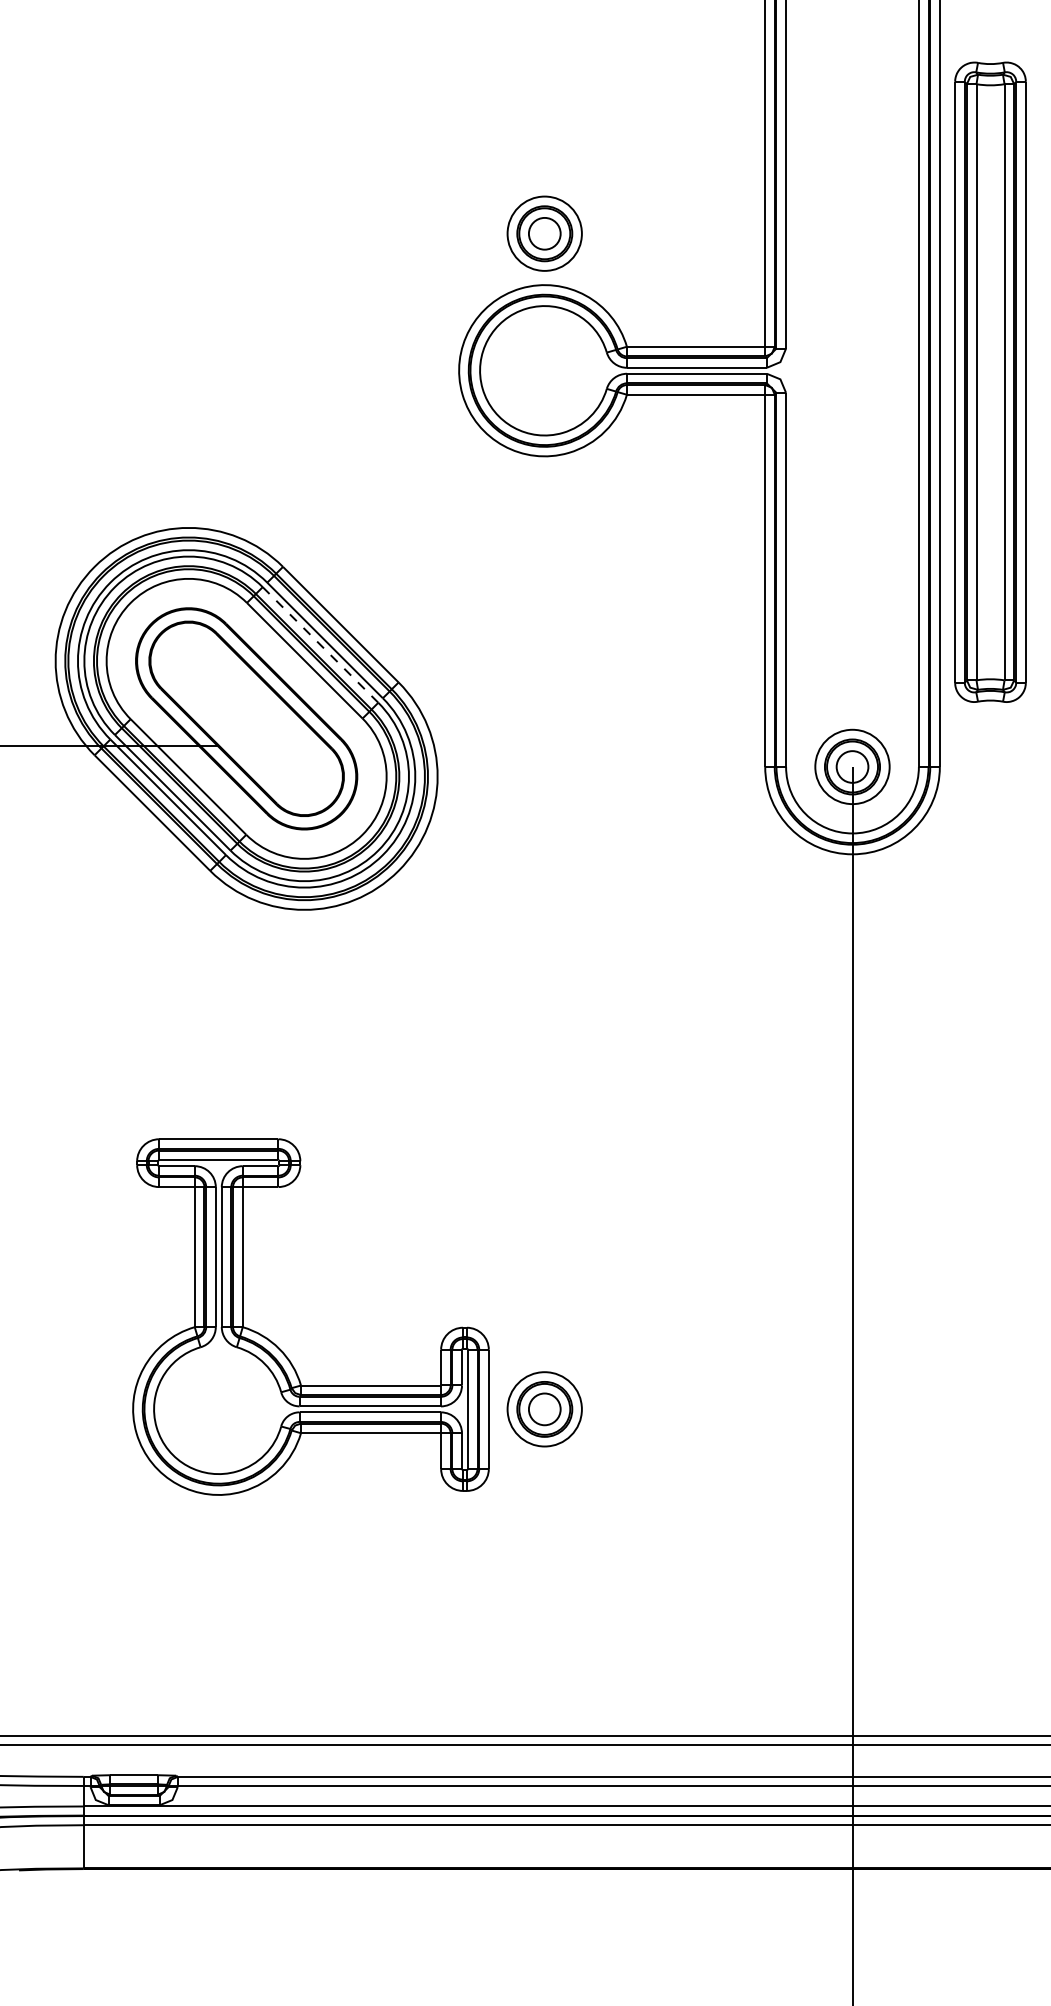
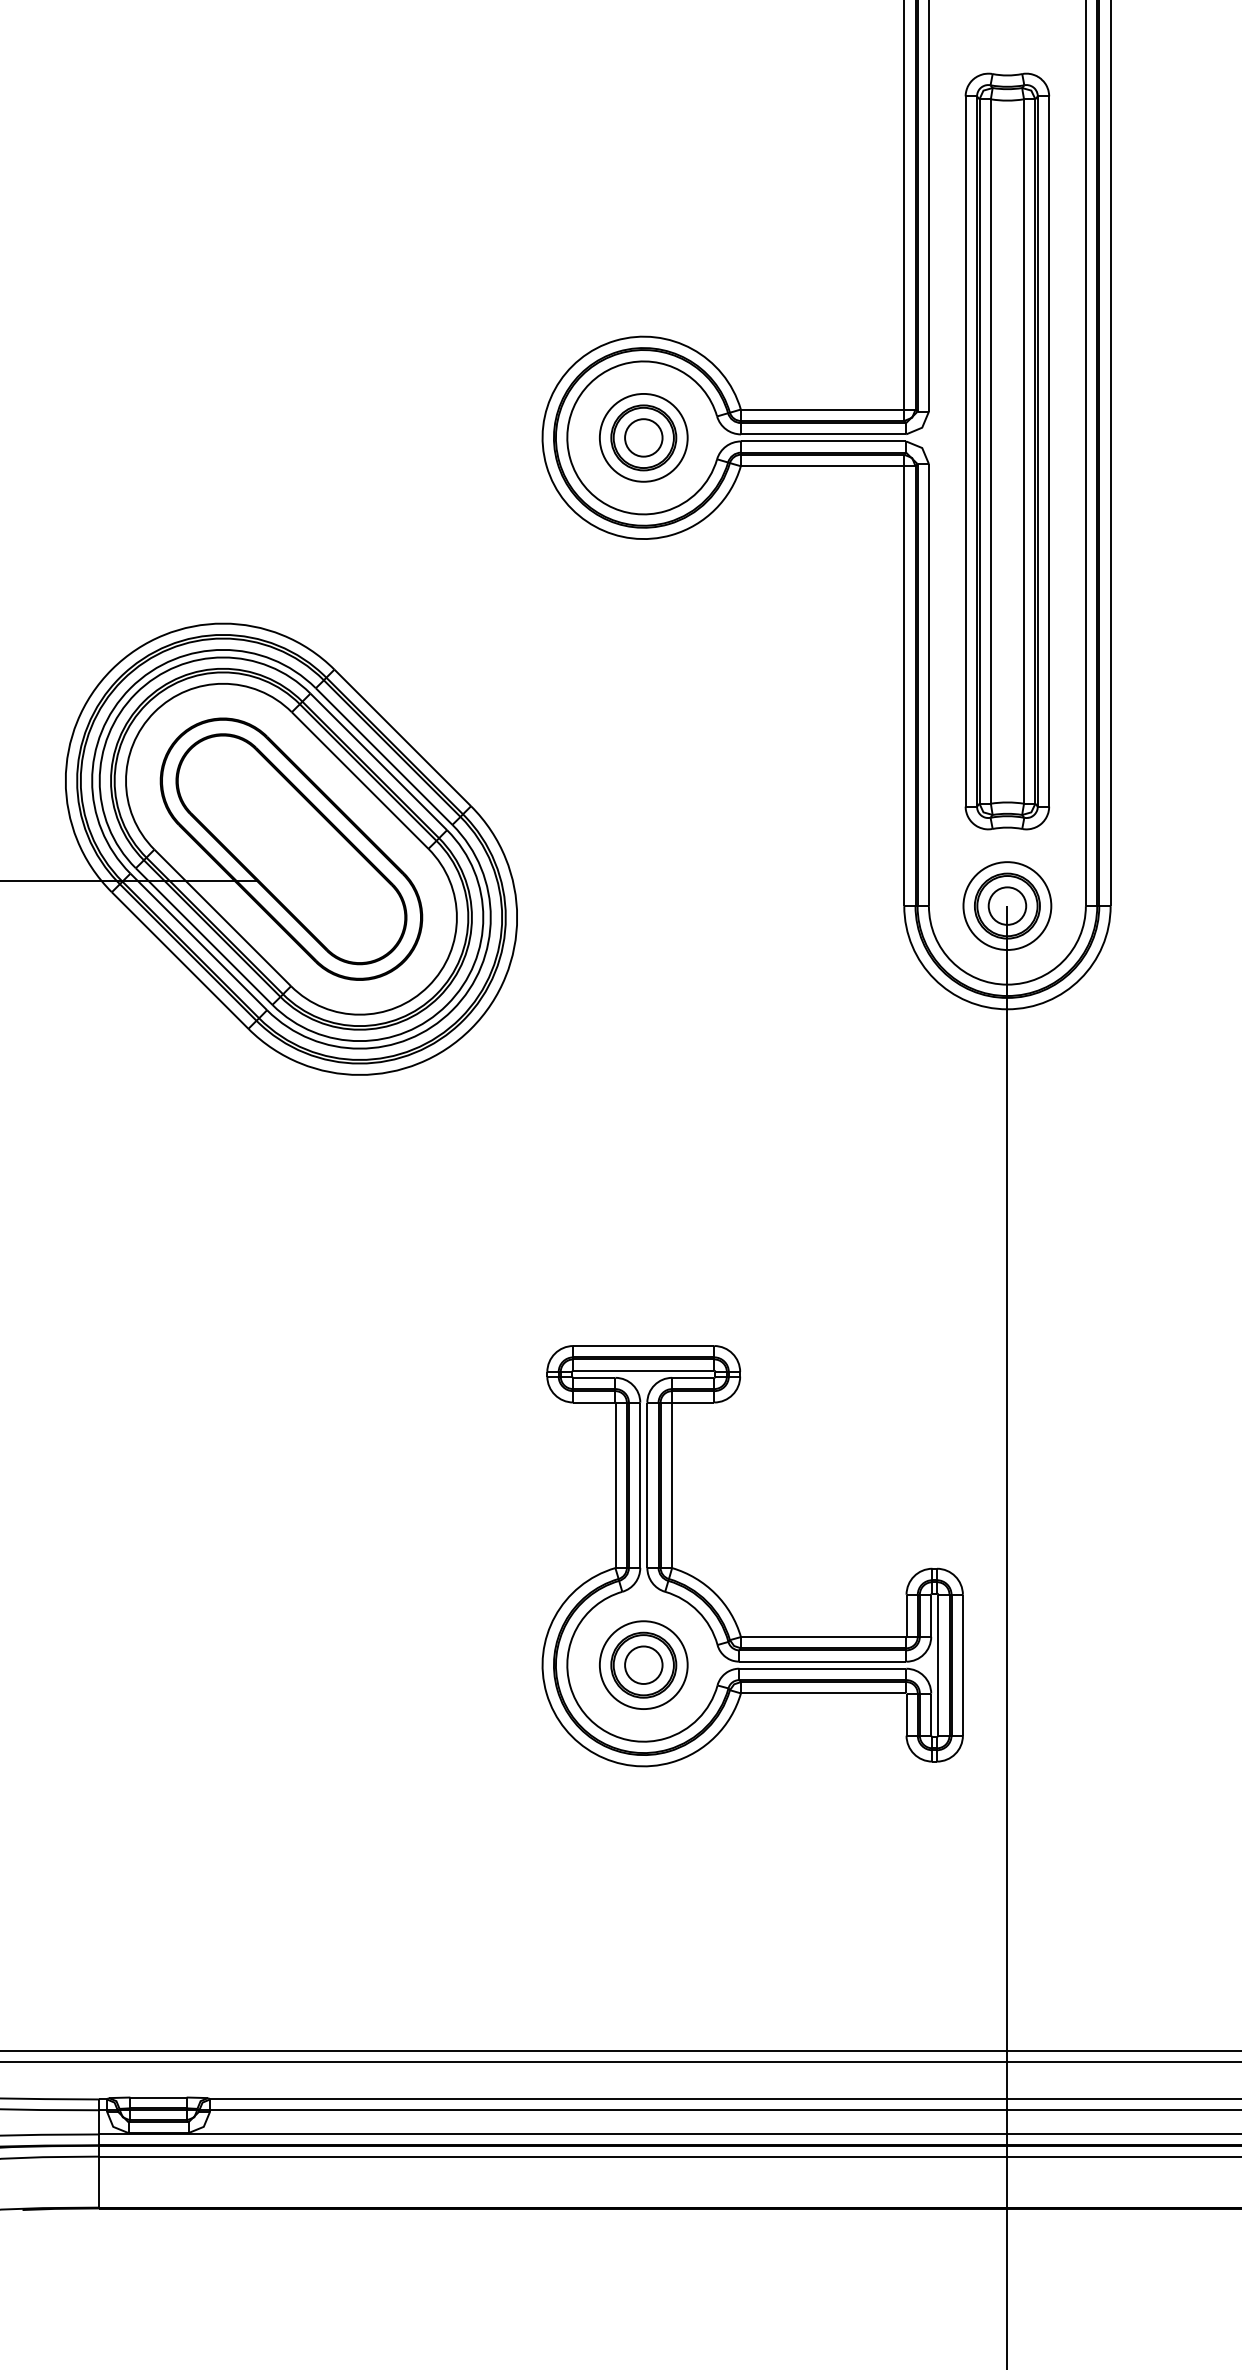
part: (544, 233) -> (643, 437), moved
part: (990, 381) -> (1007, 450), moved
line: (320, 644) -> (378, 761), dashed -> solid
part: (279, 1347) -> (715, 1592), moved

